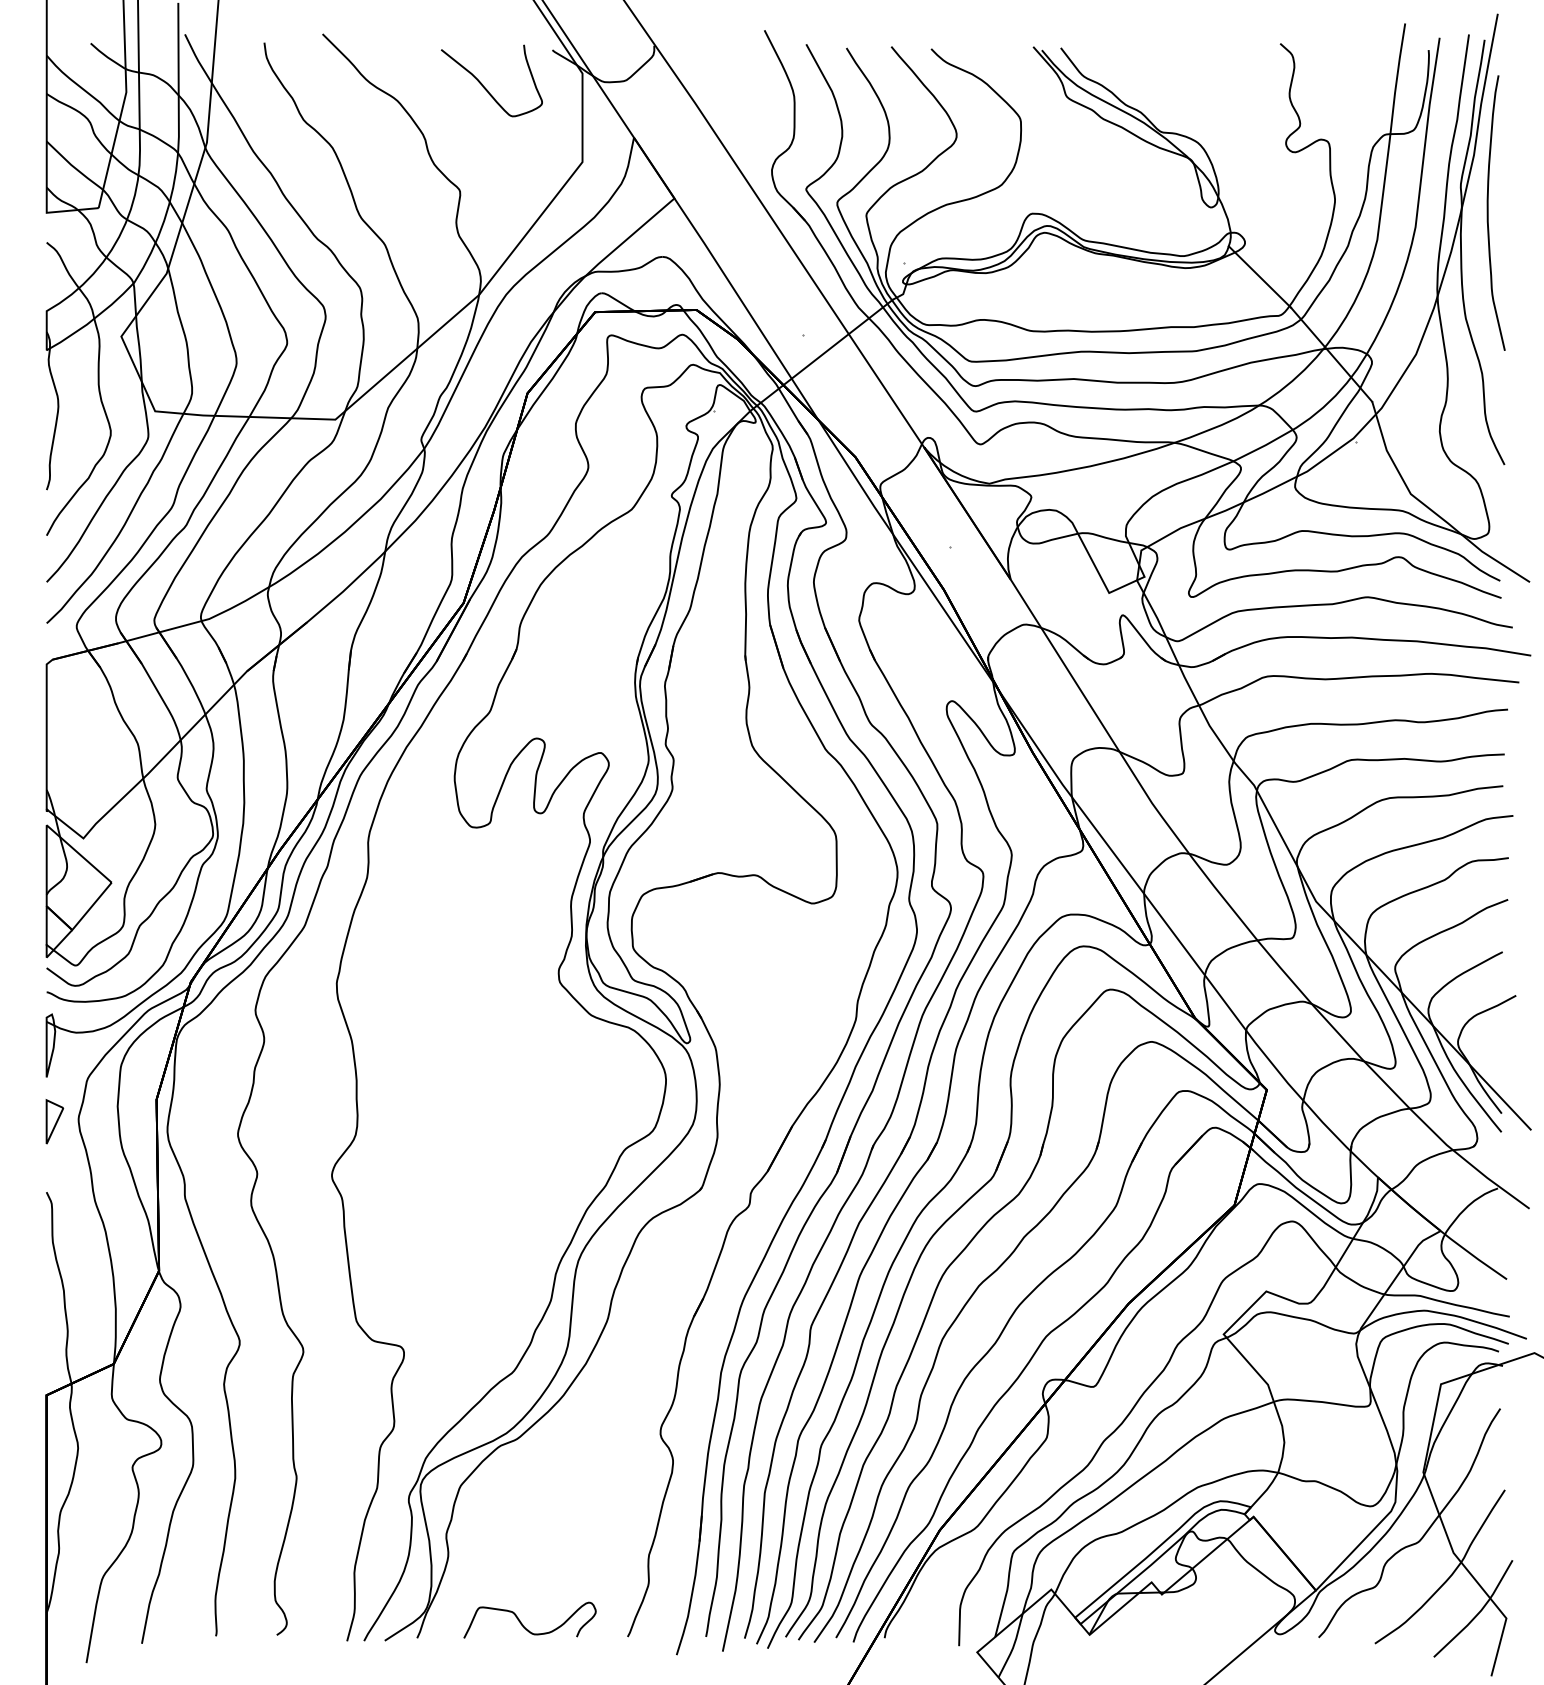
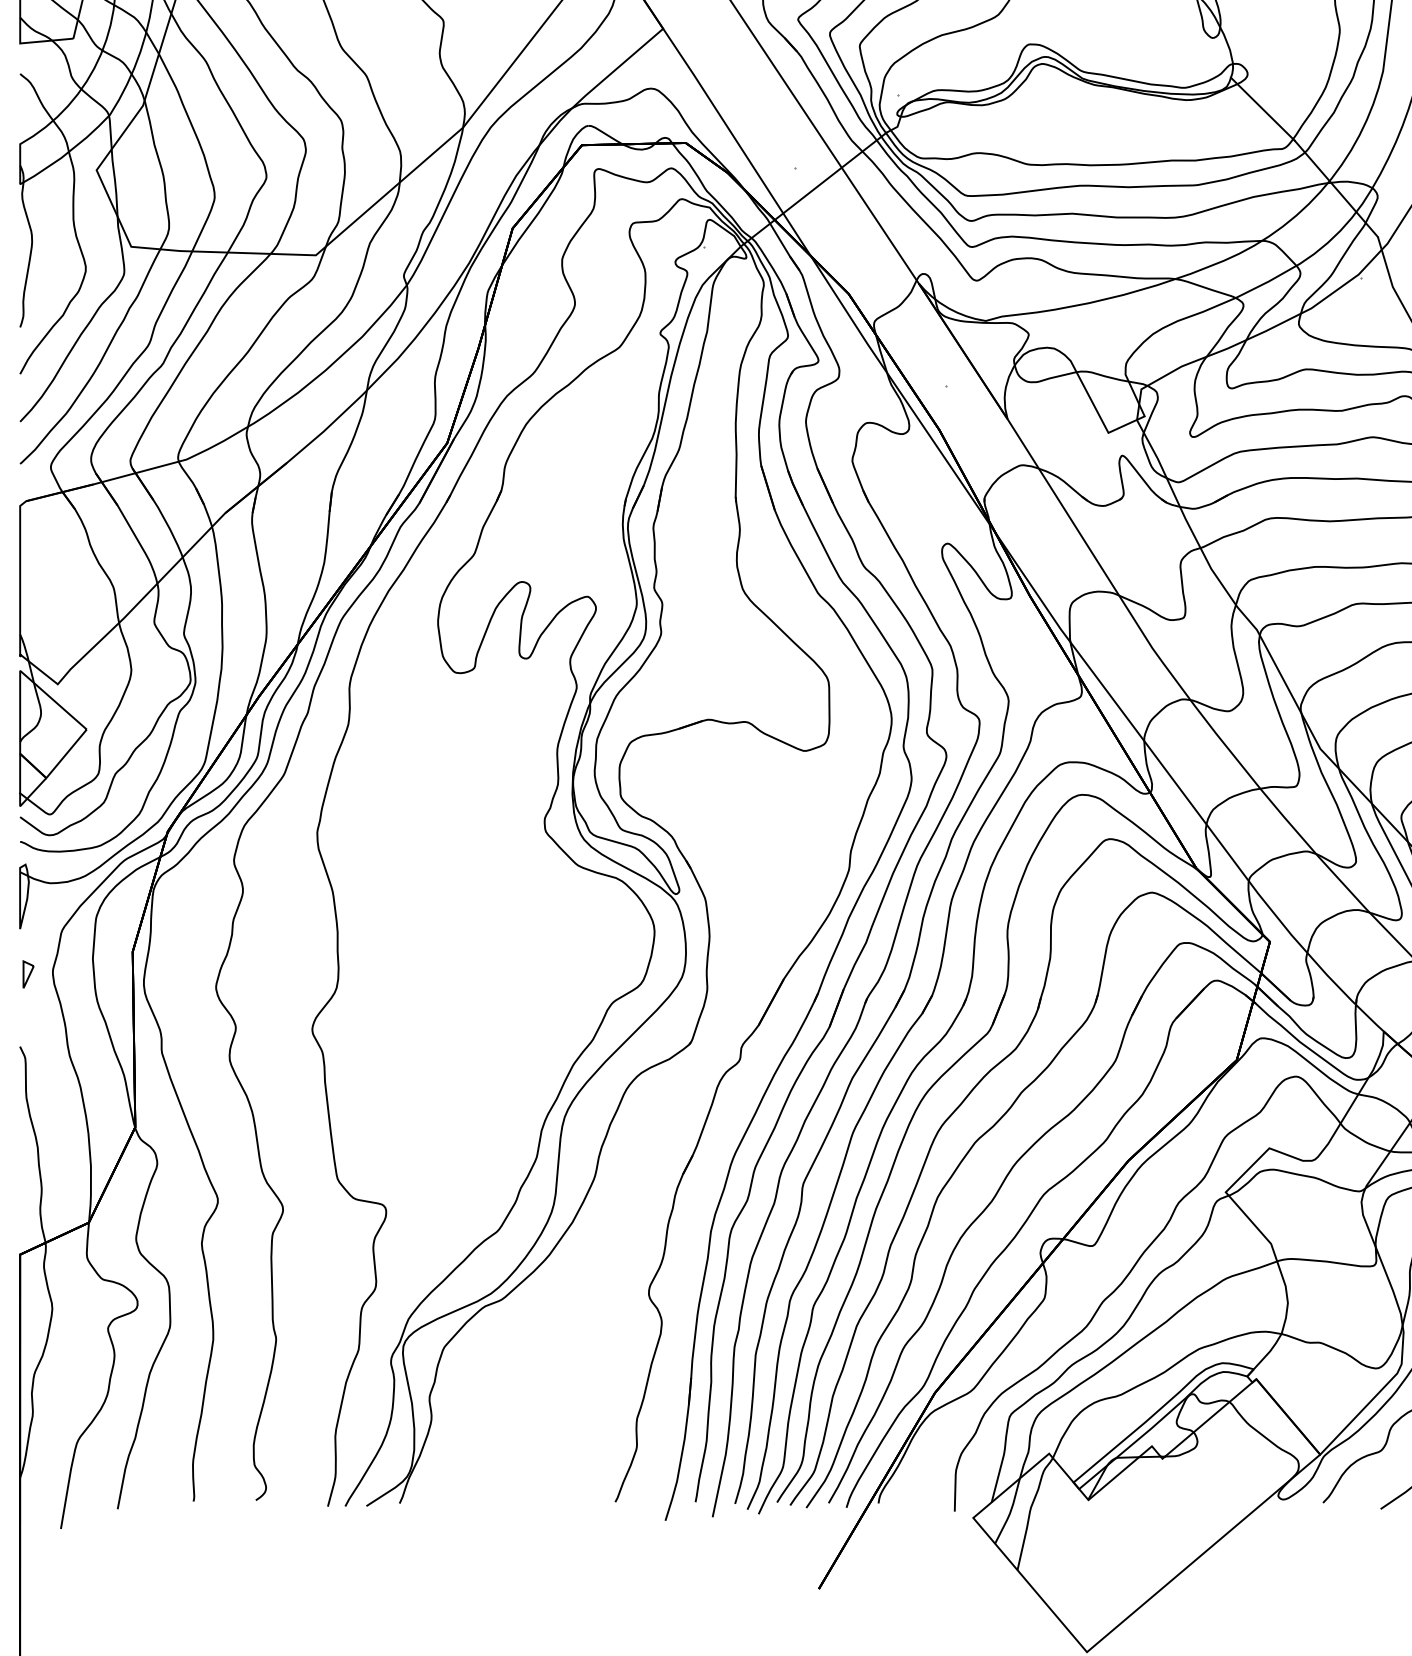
part: (54, 1121) -> (28, 974), size x0.6
curve: (523, 1624) -> (508, 1489), removed

